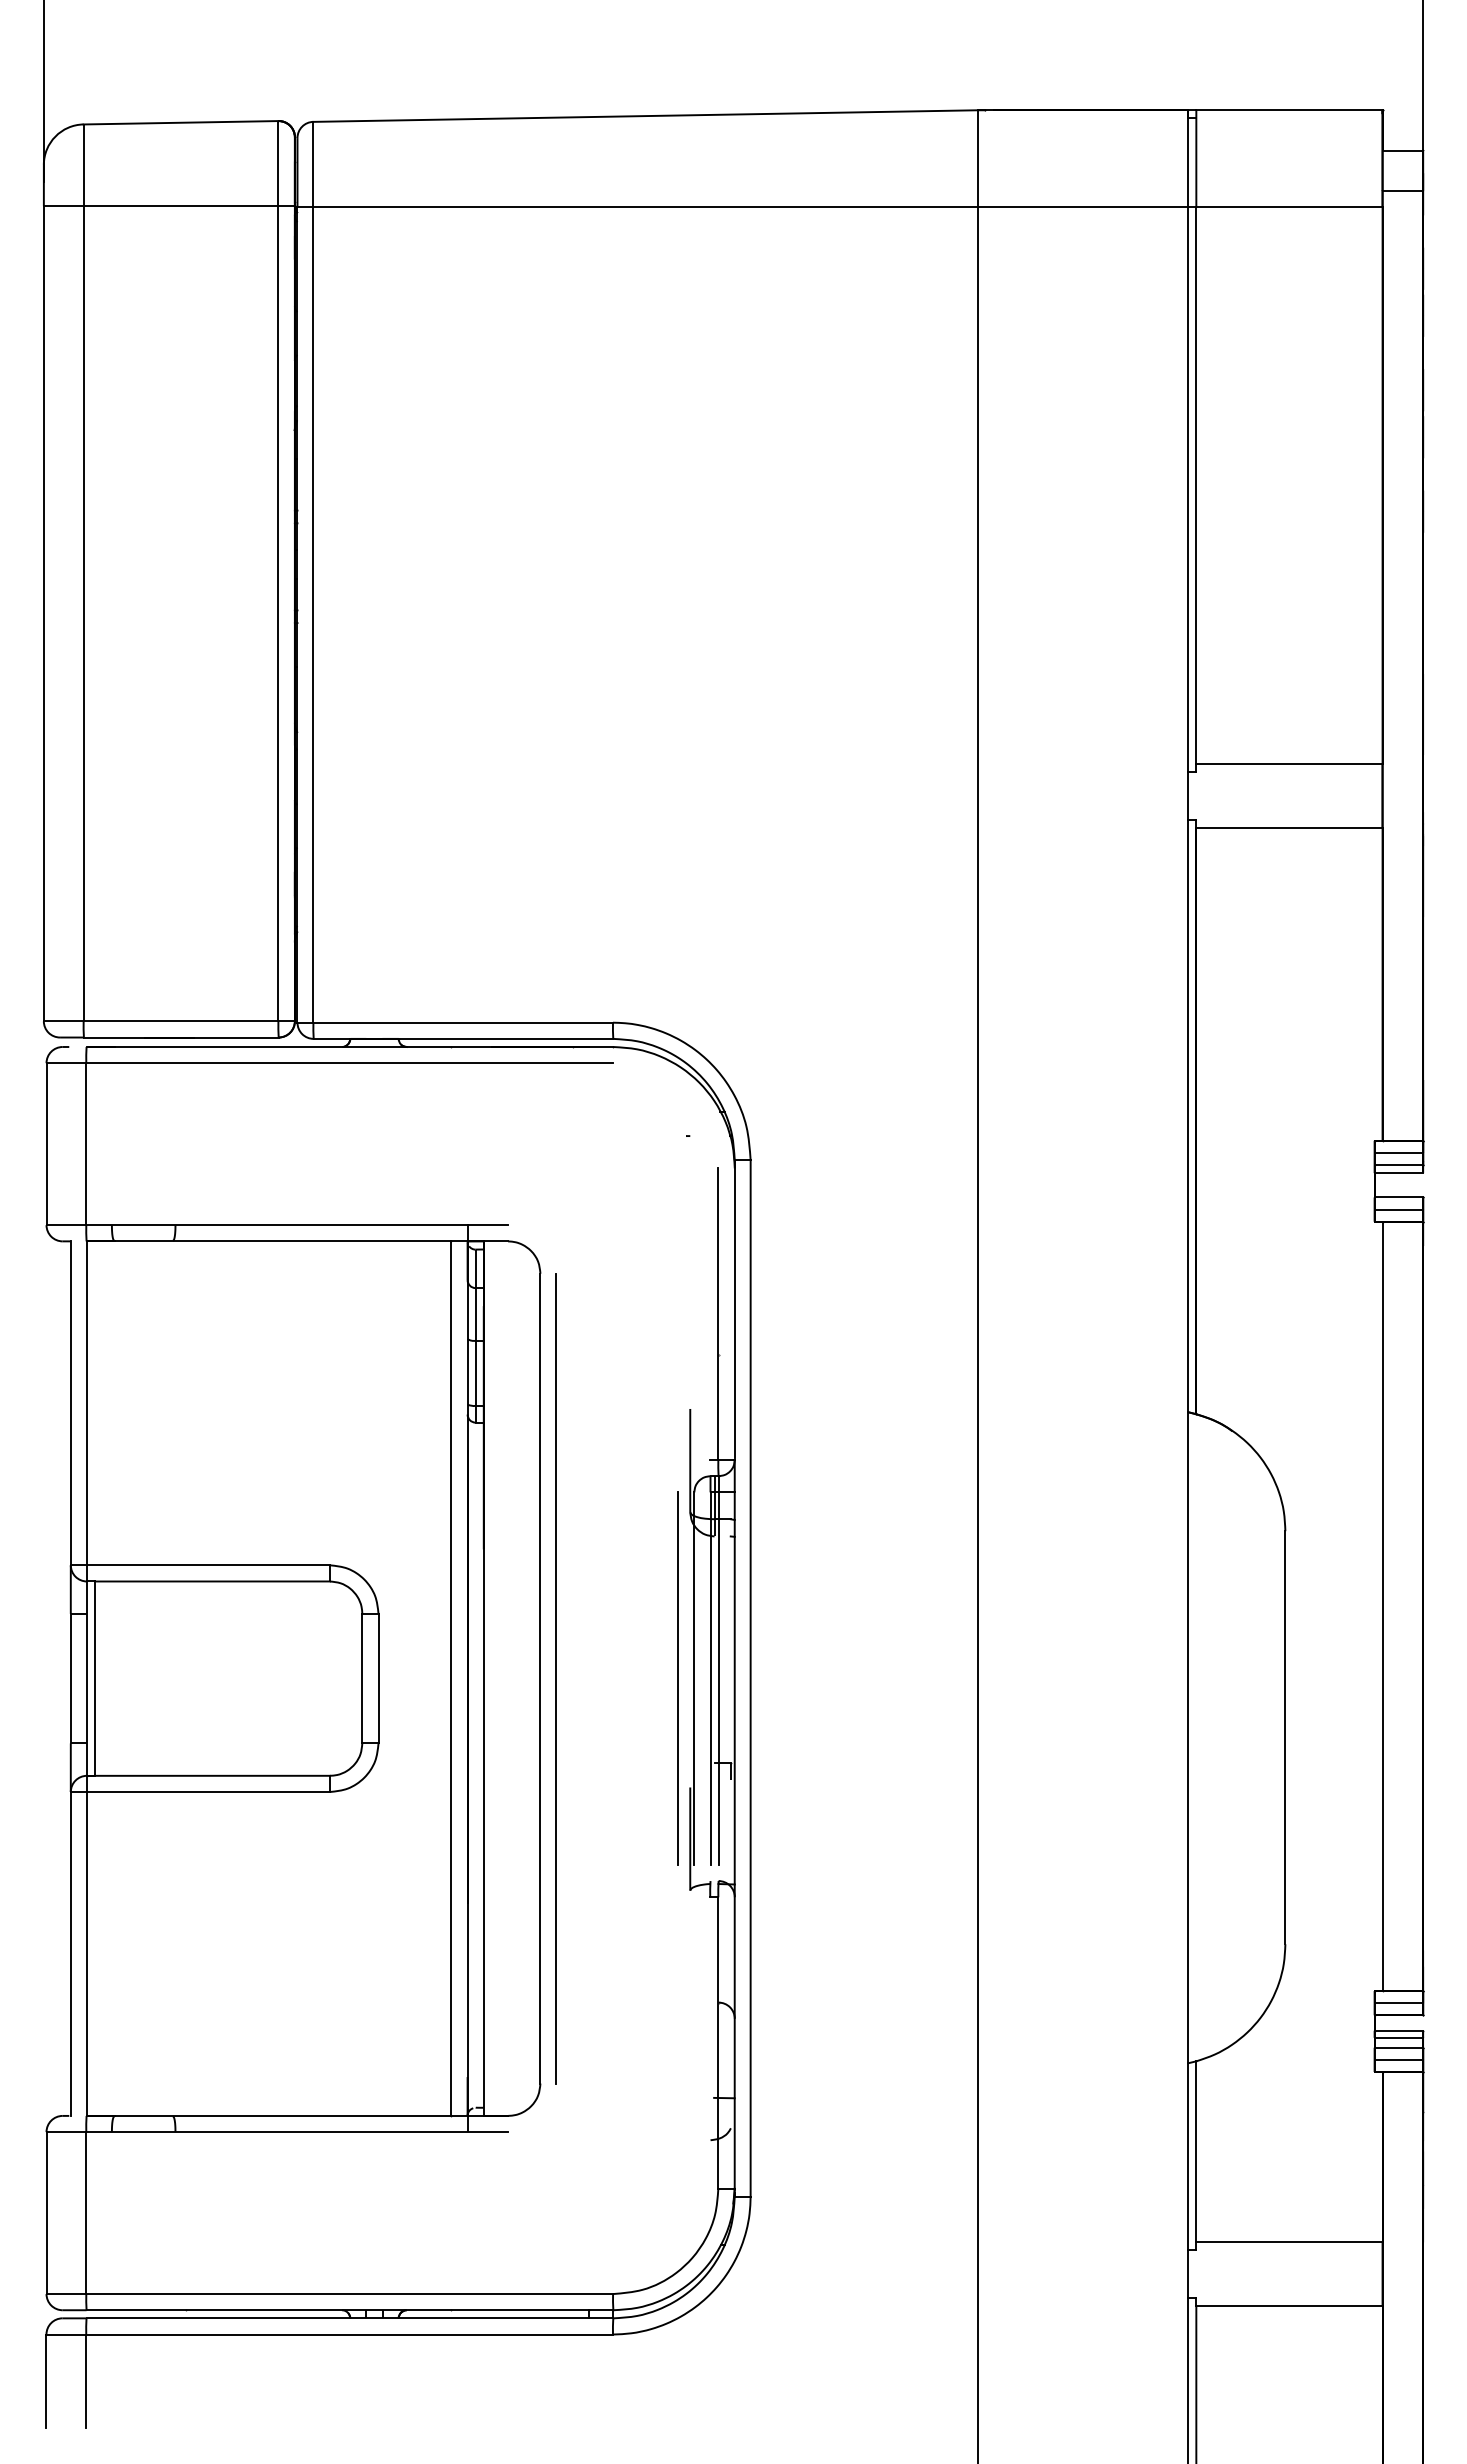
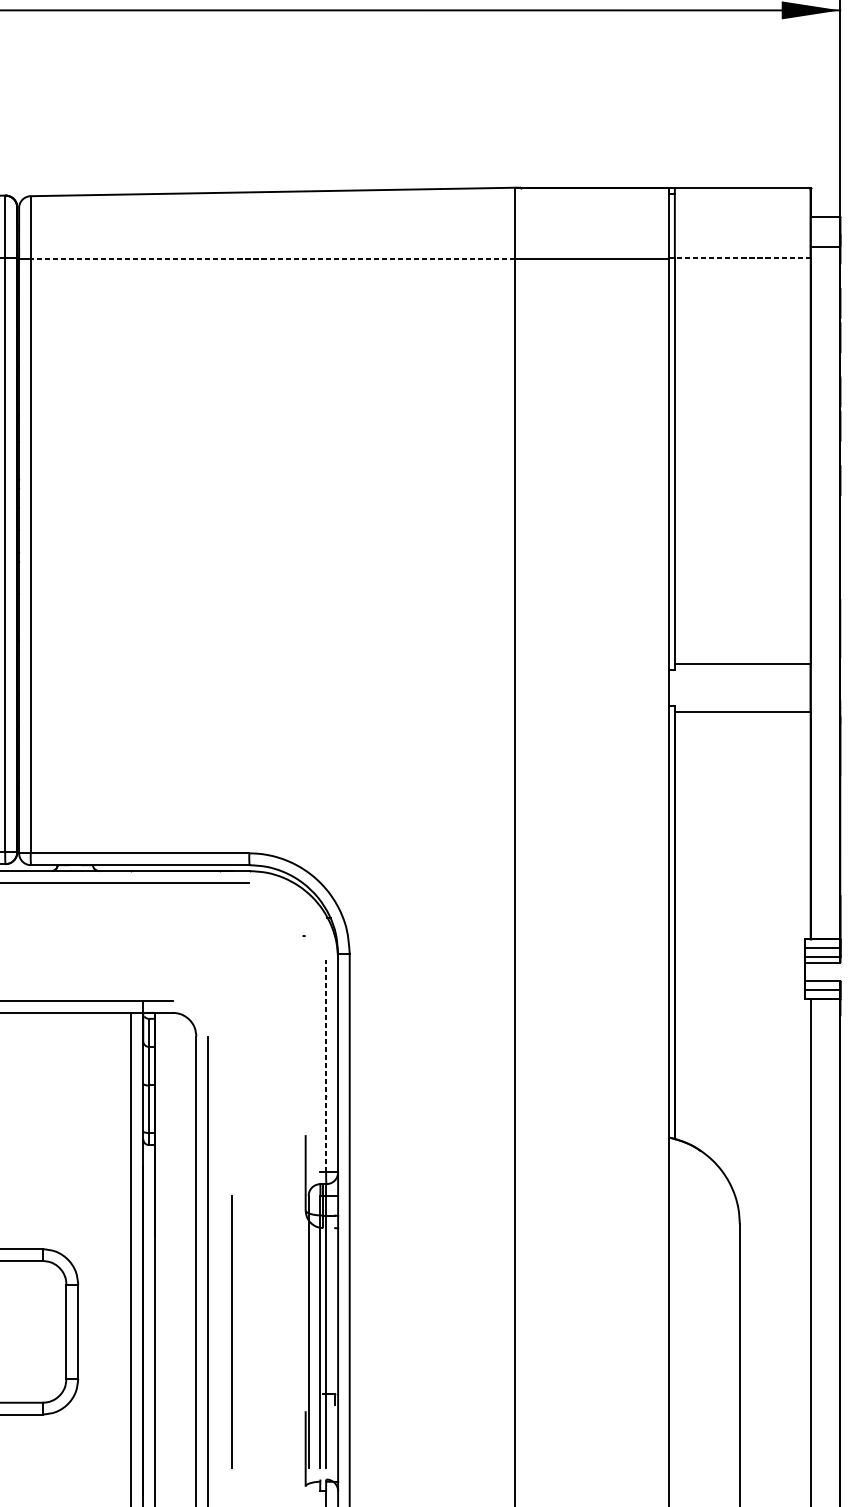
line: (645, 207) -> (273, 258), solid -> dashed
line: (1288, 207) -> (742, 258), solid -> dashed
line: (718, 1314) -> (326, 1066), solid -> dashed
line: (677, 1678) -> (232, 1331), moved

